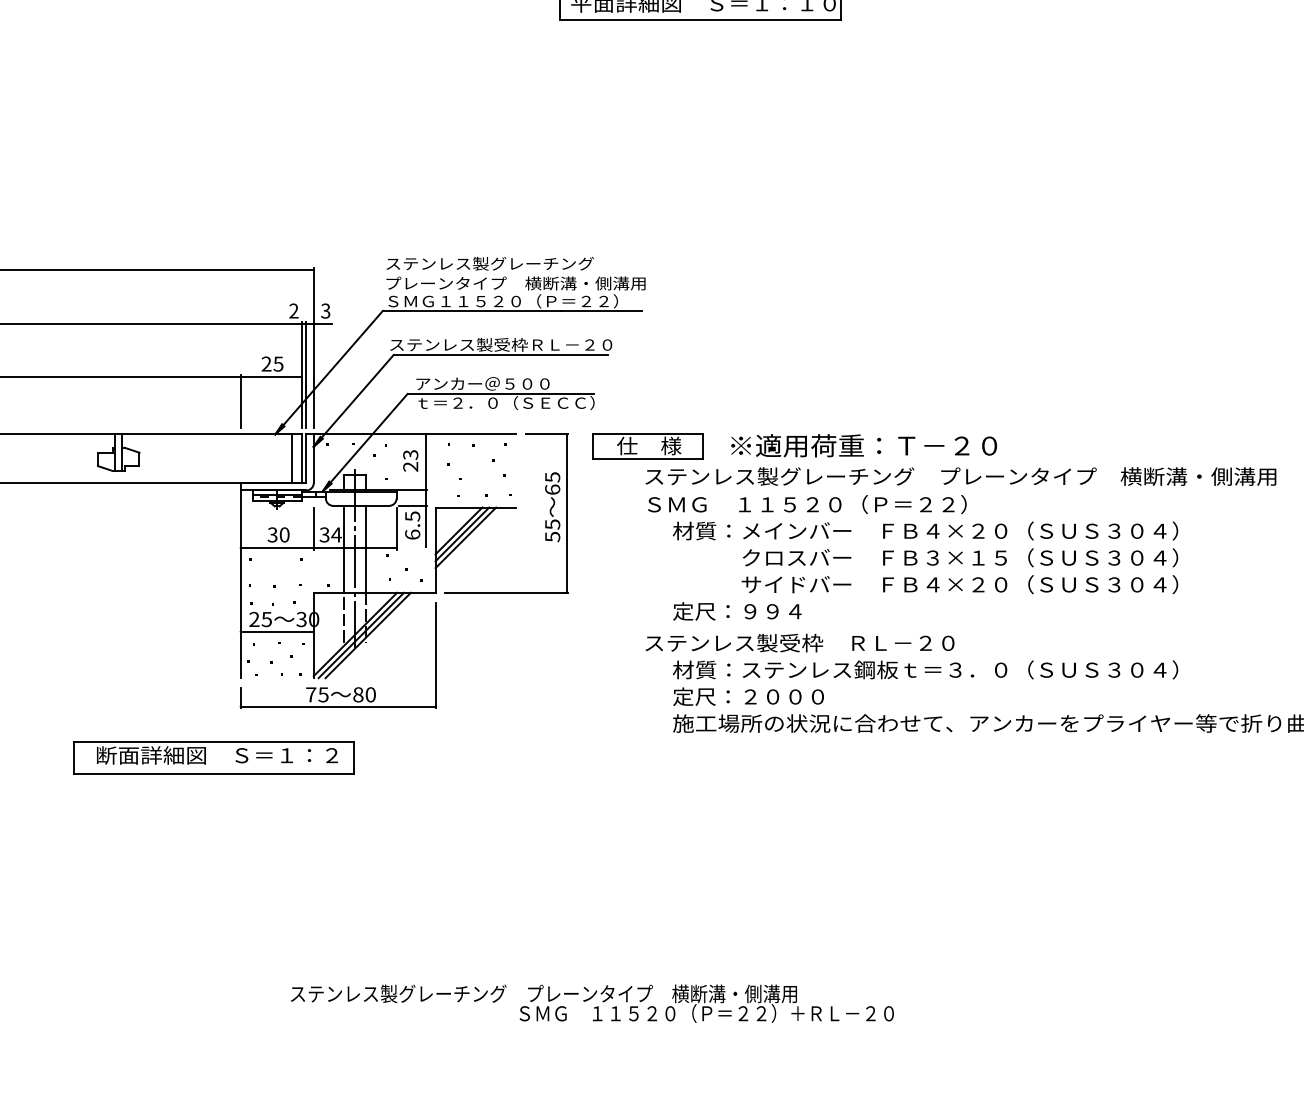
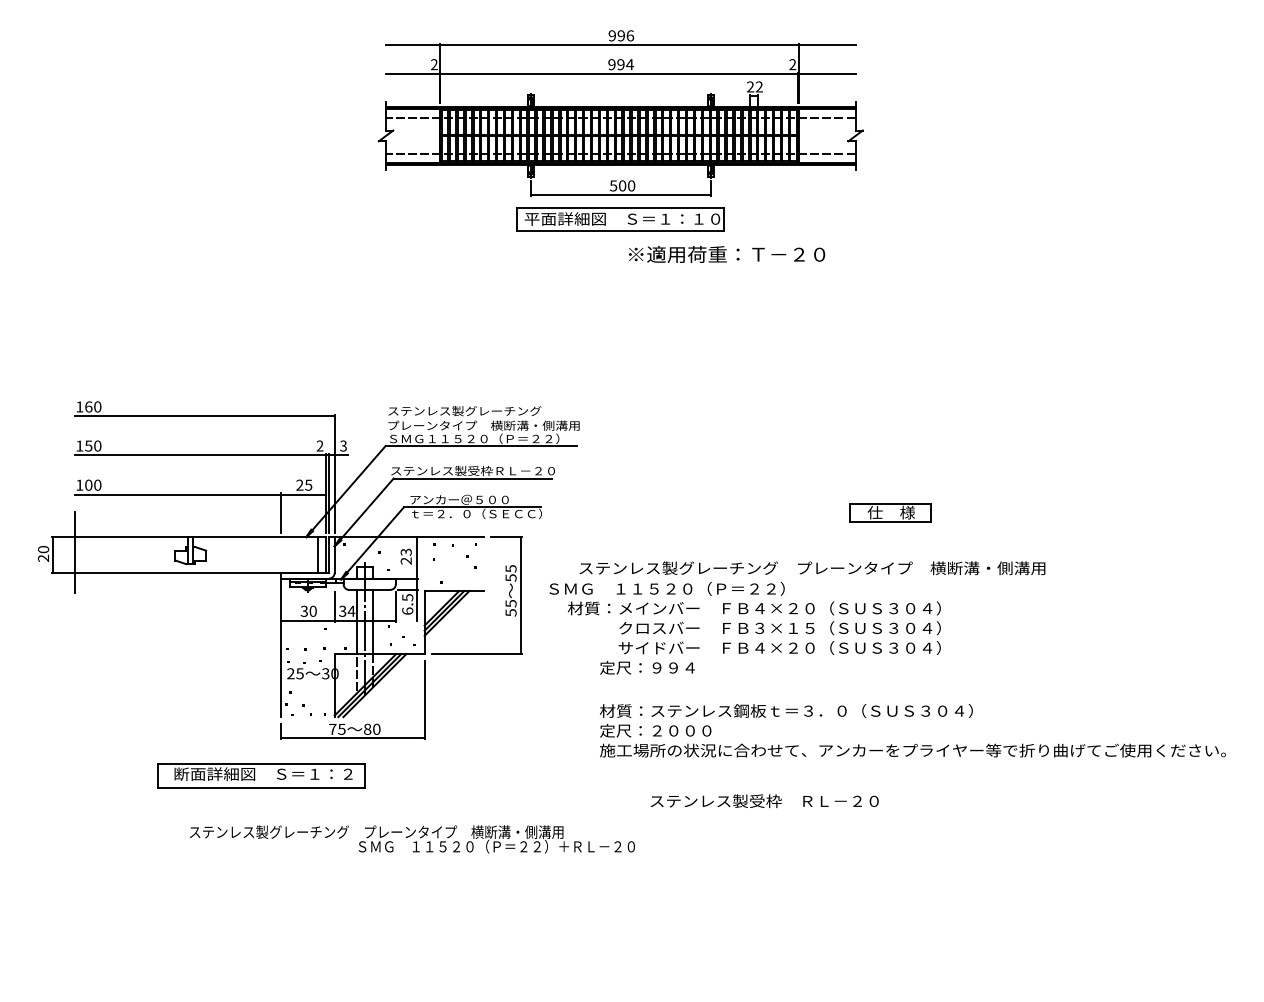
part: (648, 445) -> (890, 512), moved
text: (864, 445) -> (727, 254), moved
text: (551, 489) -> (510, 577), 65 -> 55
text: (912, 544) -> (744, 618), moved
line: (276, 631) -> (307, 682), removed
text: (799, 642) -> (764, 800), moved
text: (592, 1003) -> (412, 839), moved

